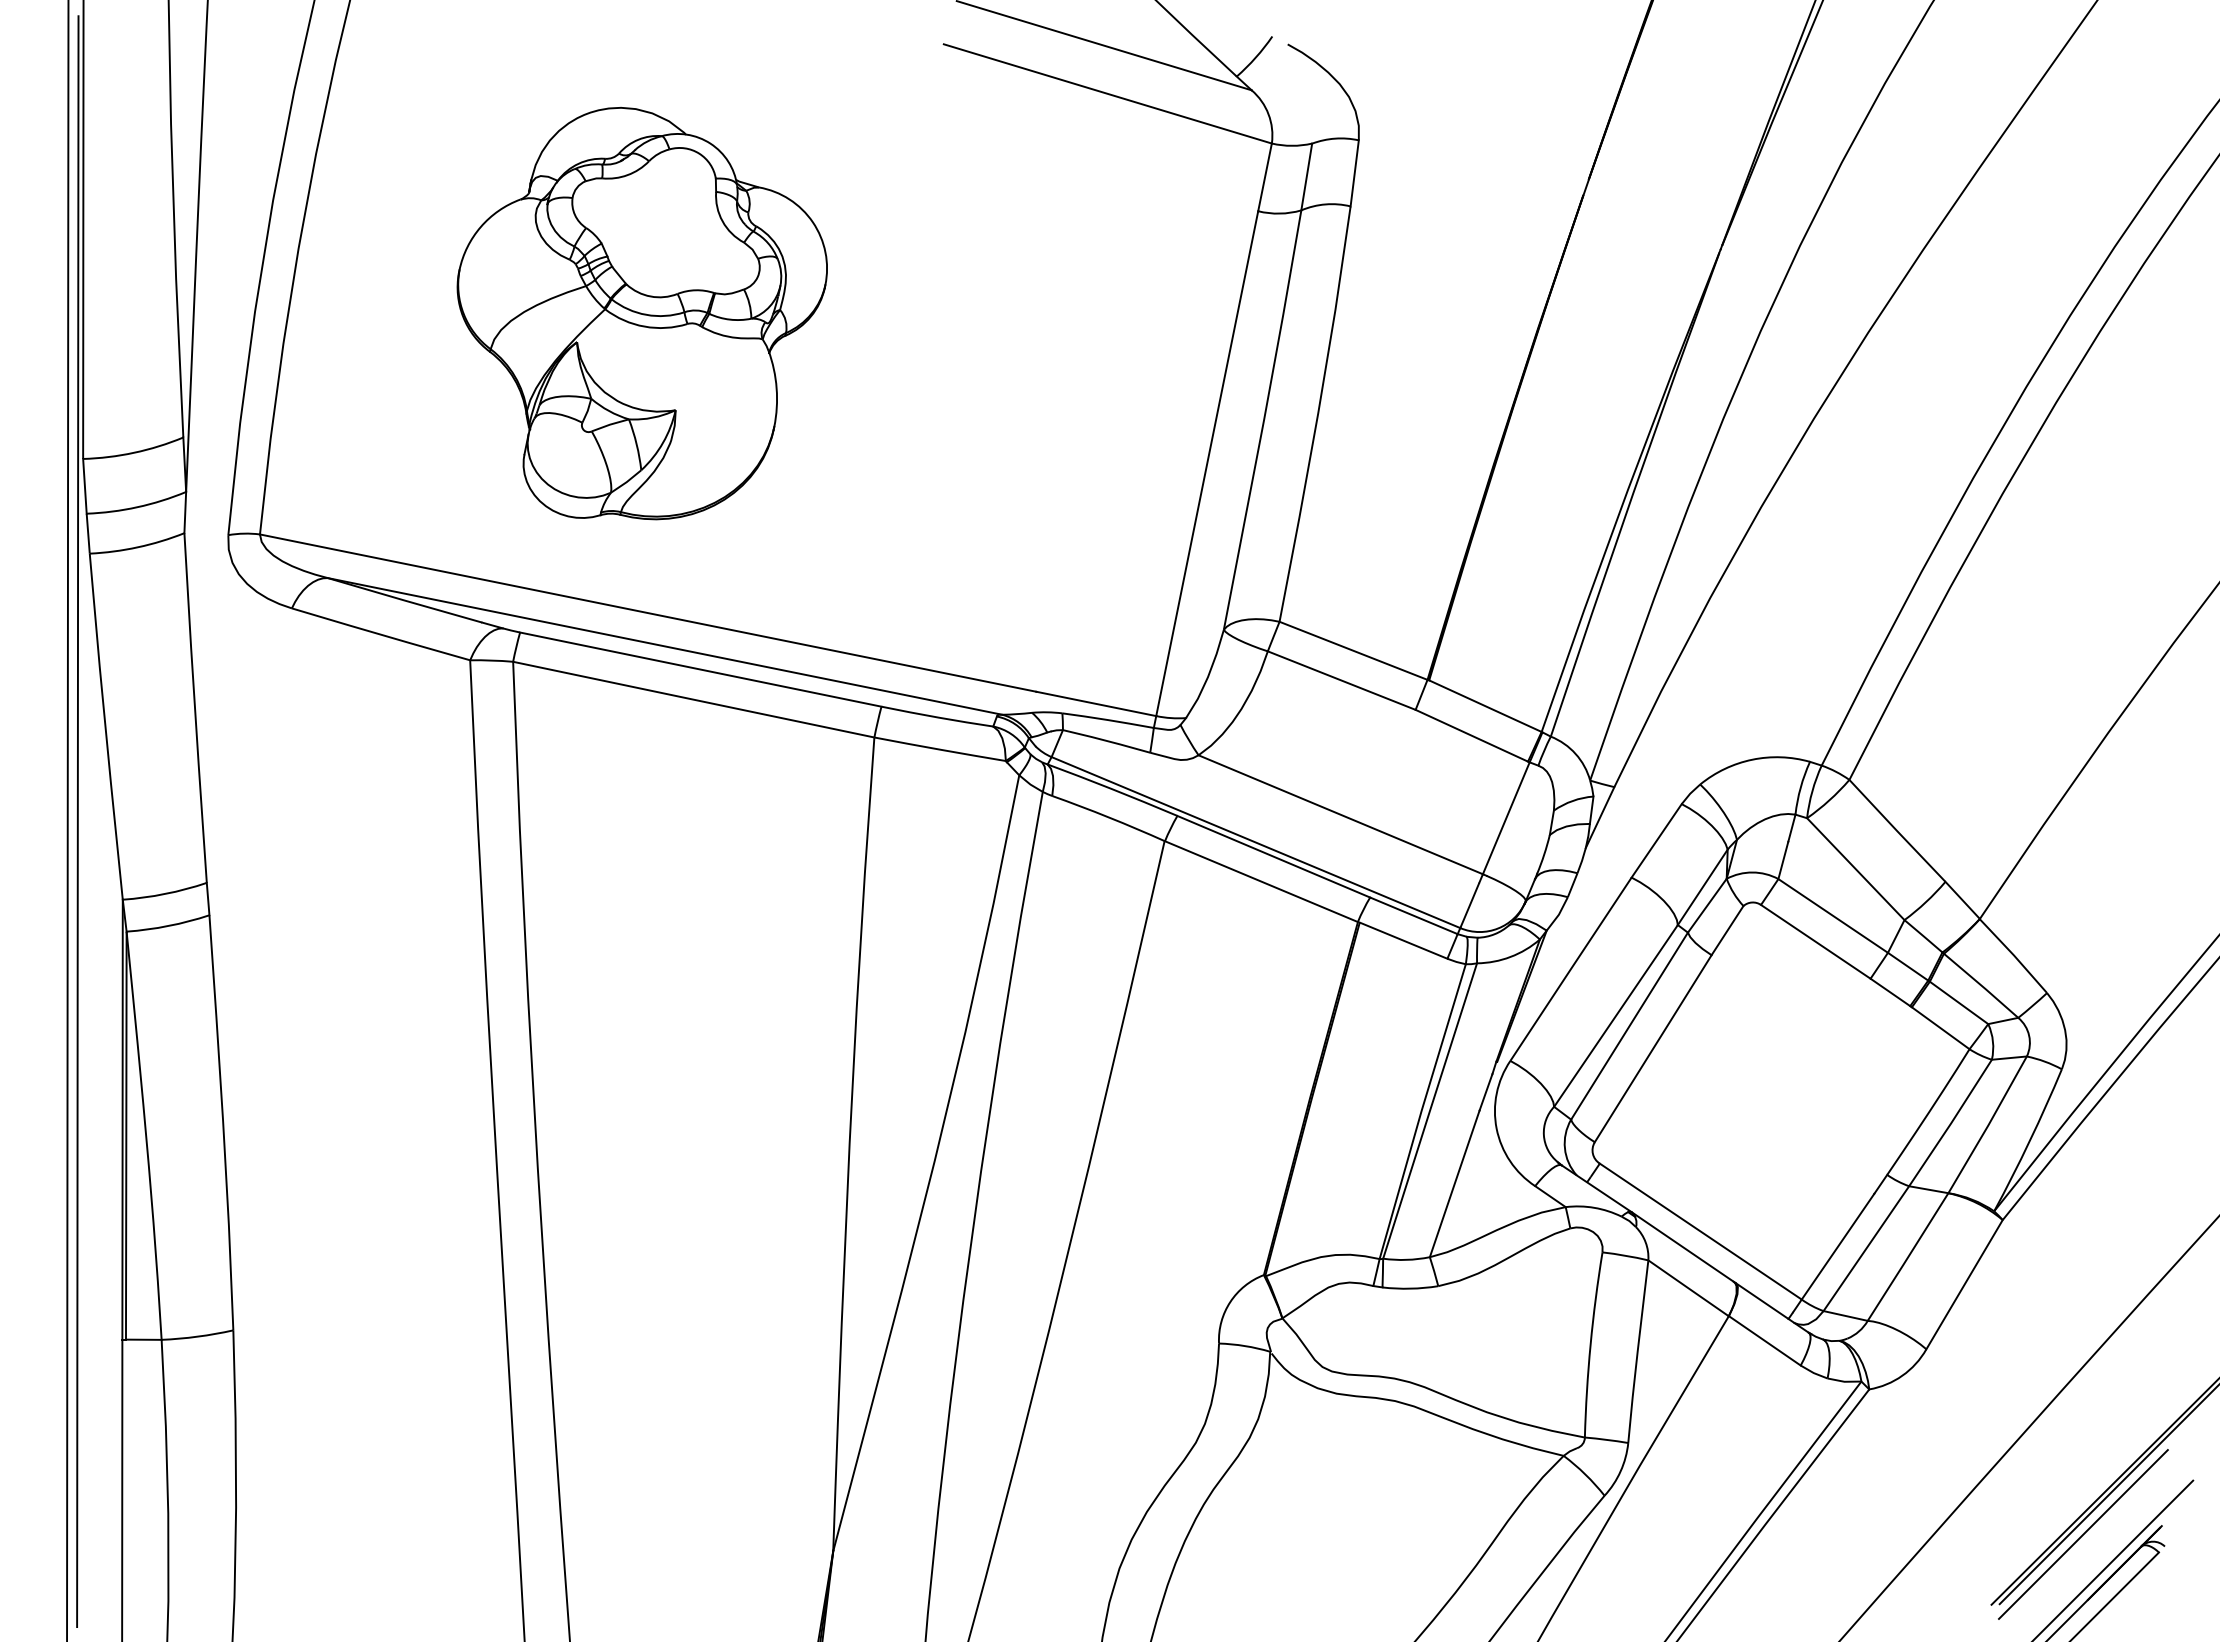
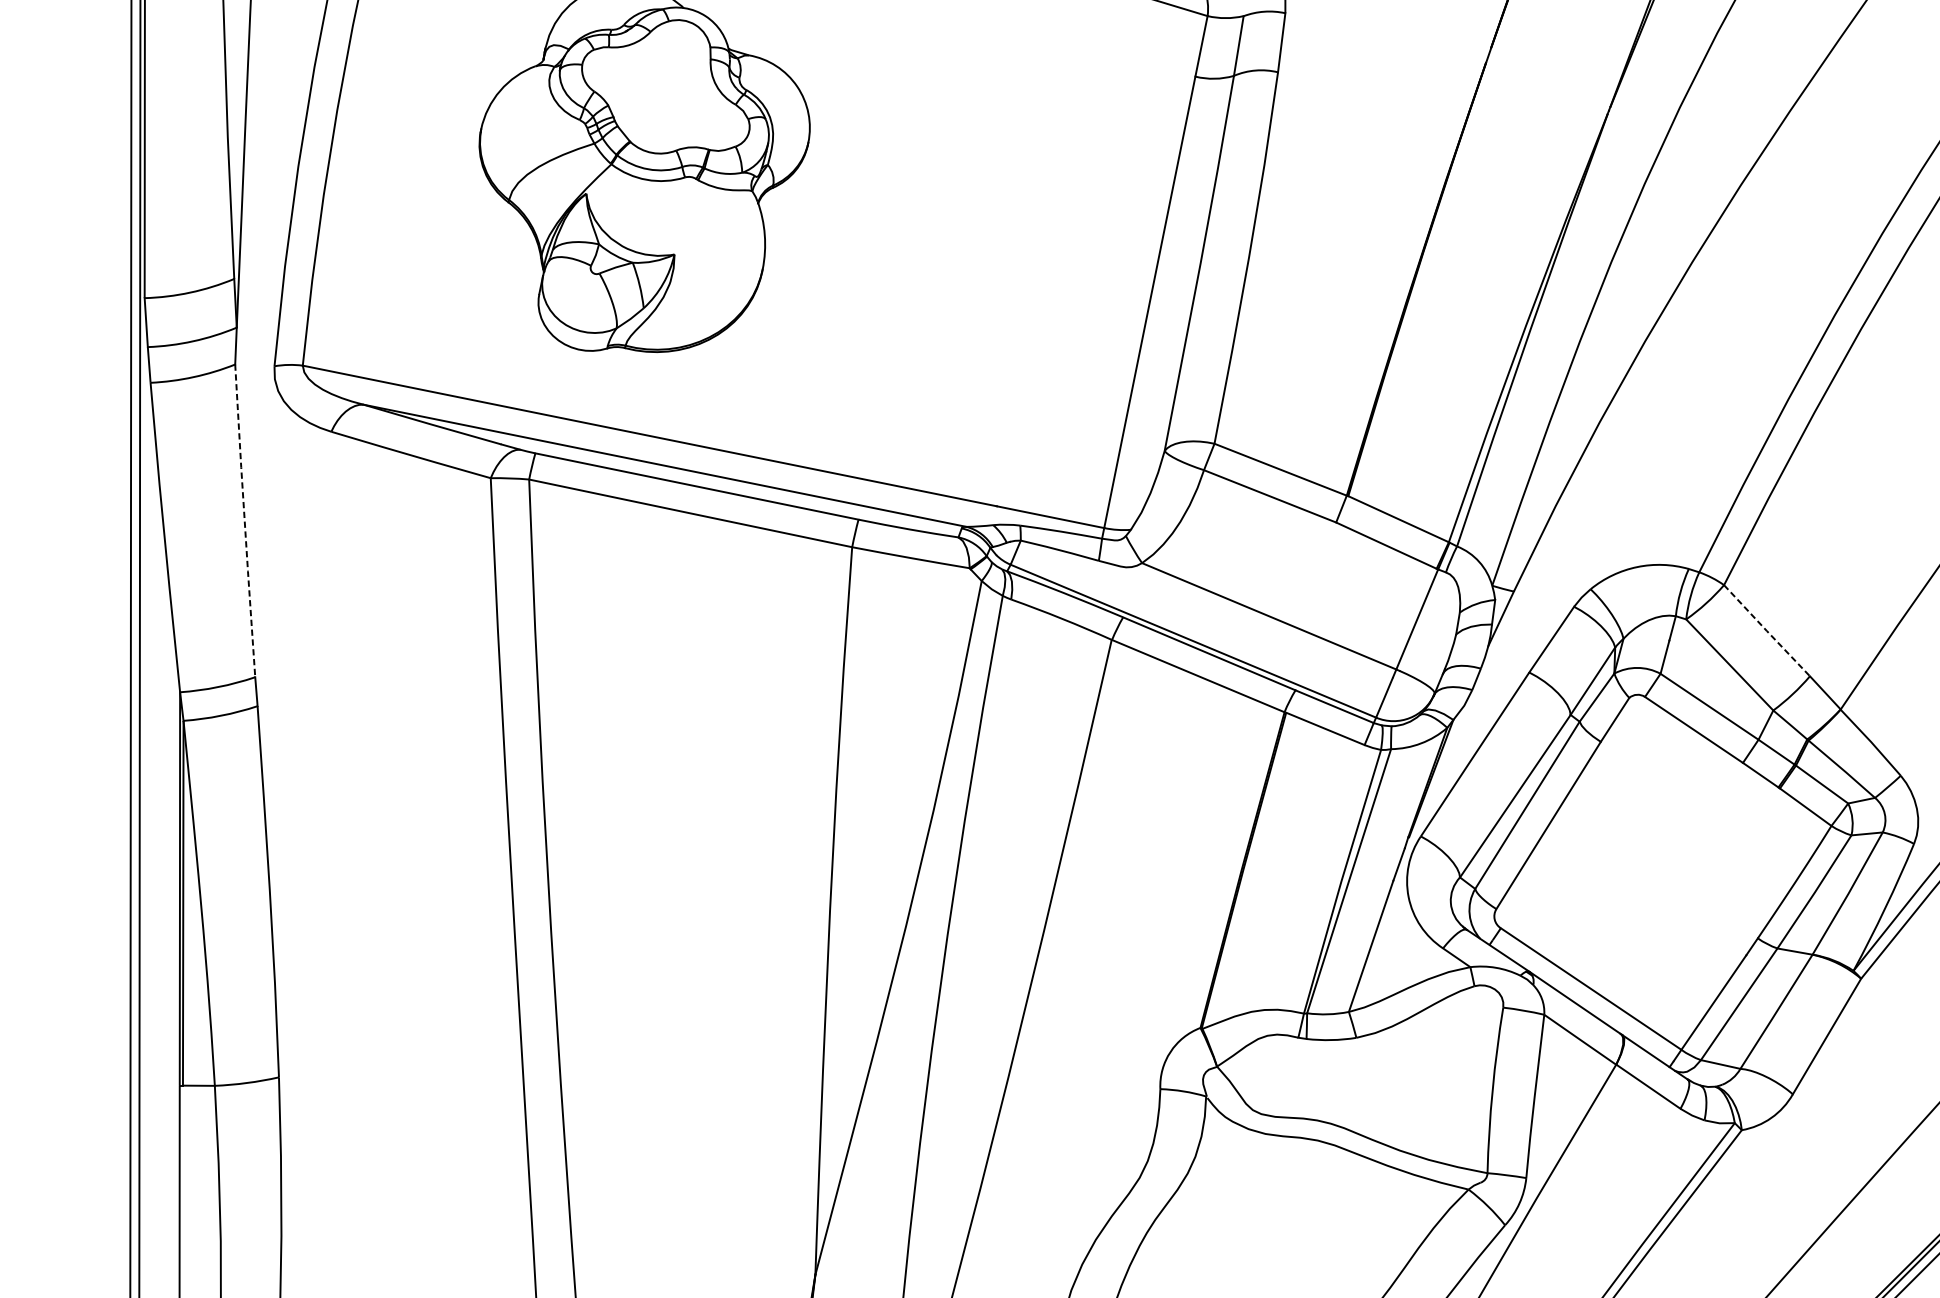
line: (195, 707) -> (245, 520), solid -> dashed
line: (1897, 831) -> (1767, 631), solid -> dashed

